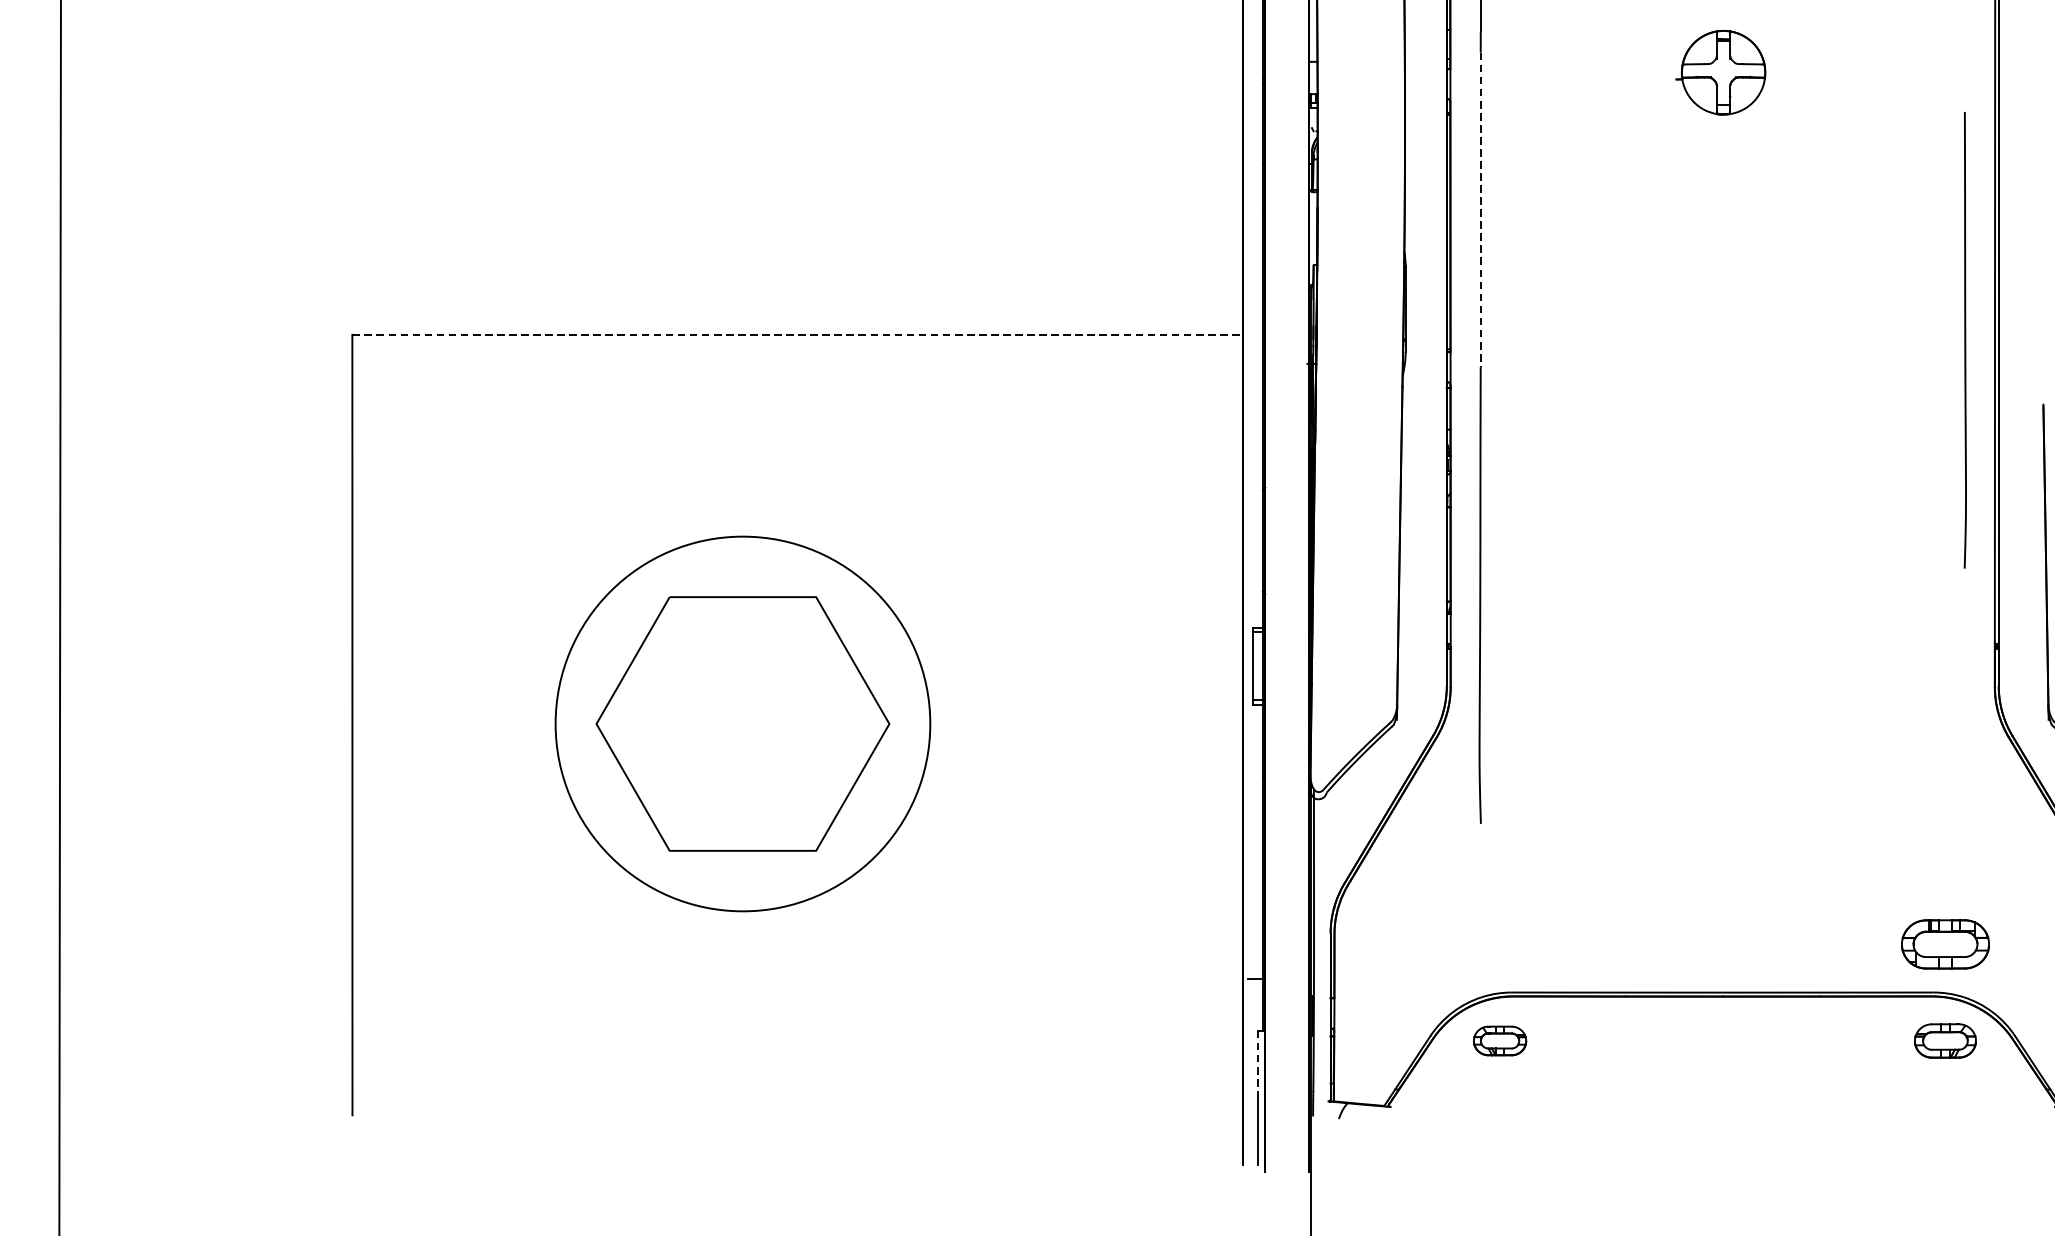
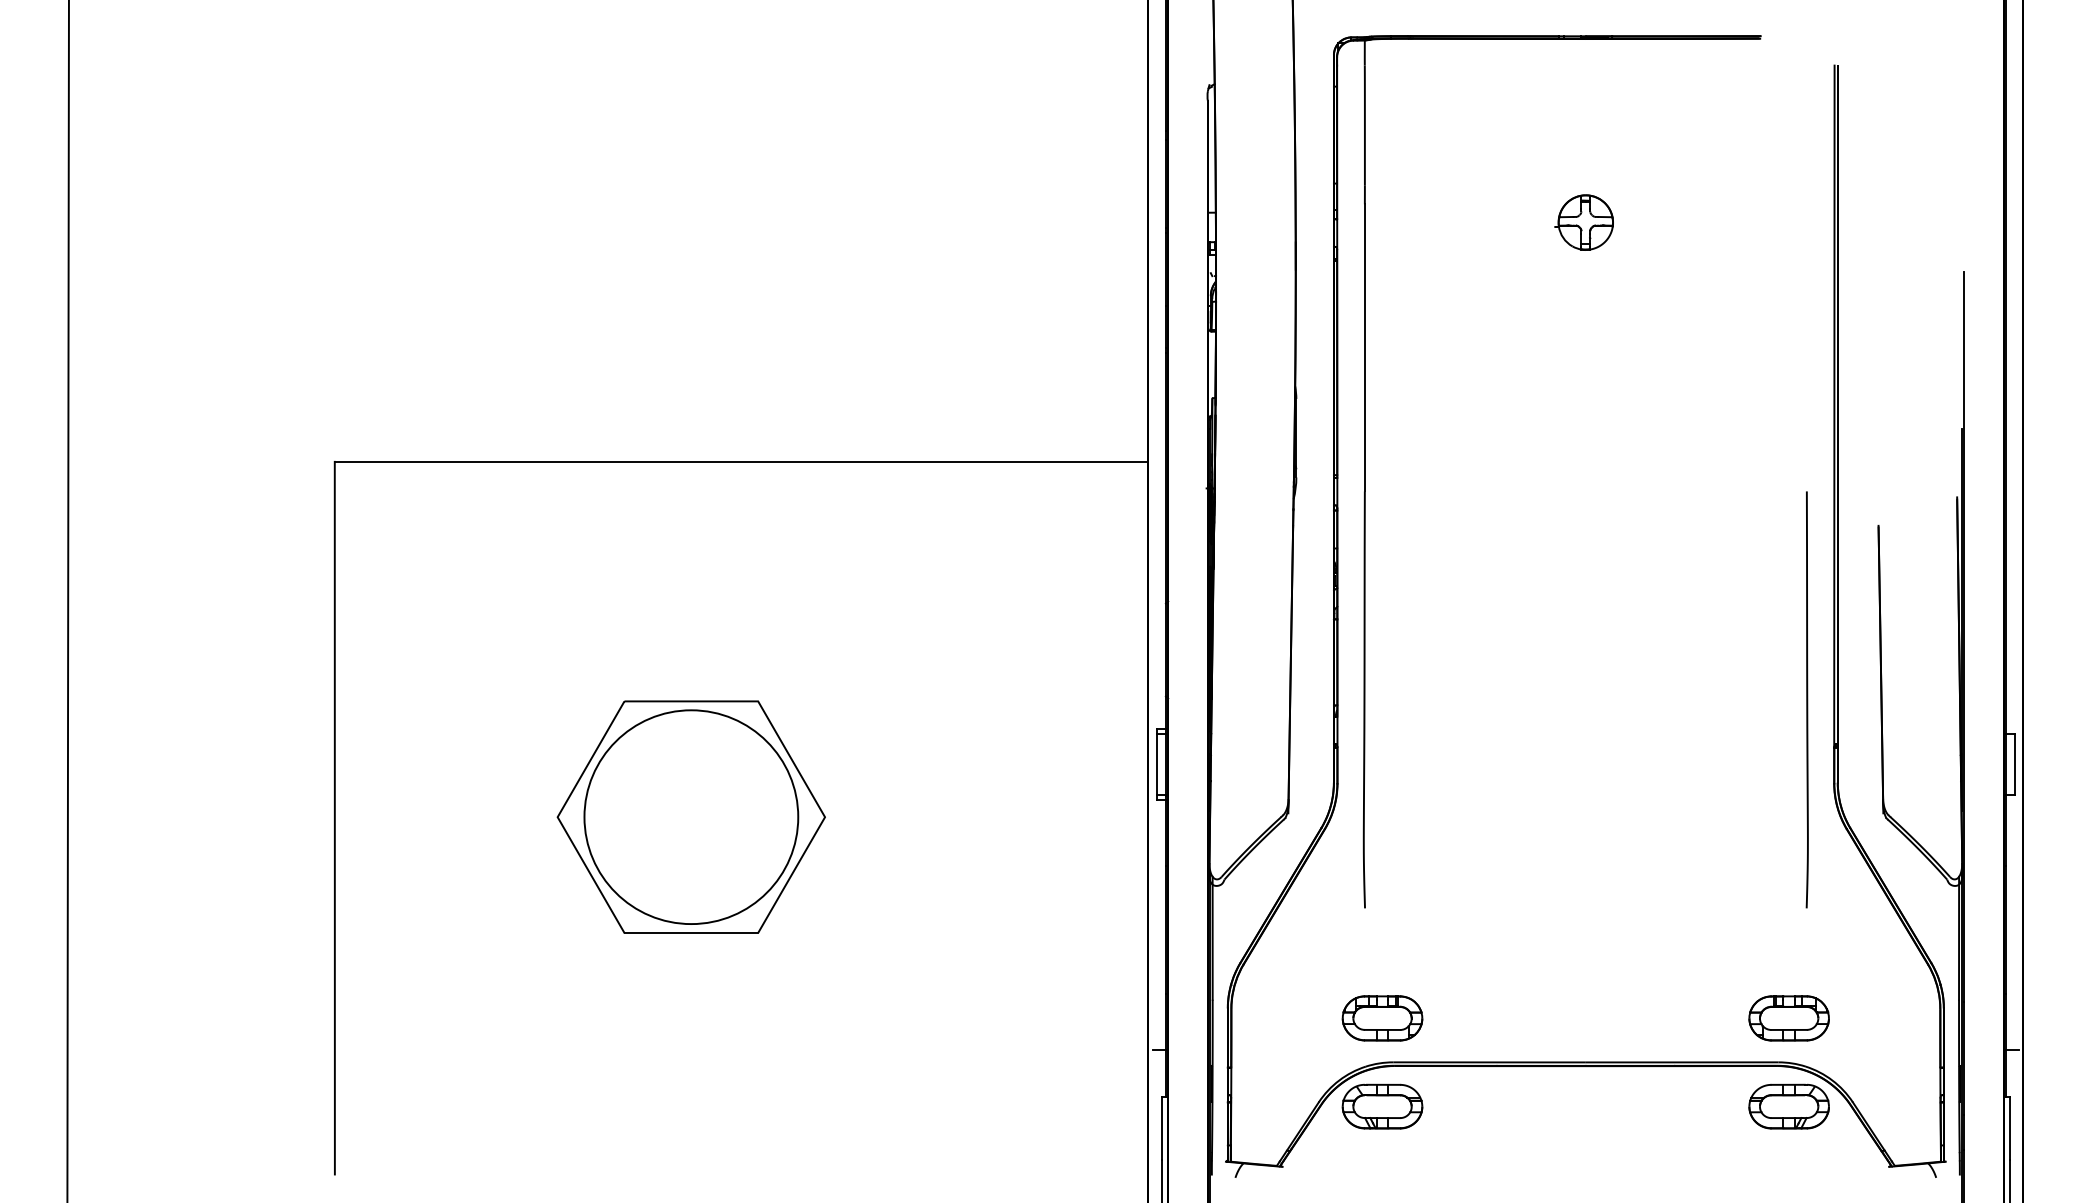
part: (1720, 72) -> (1583, 222), size x0.71
line: (1480, 209) -> (1364, 347), dashed -> solid
line: (797, 334) -> (741, 461), dashed -> solid
curve: (1964, 339) -> (1806, 699), moved
circle: (743, 724) -> (691, 817), size x0.62
part: (1500, 944) -> (1382, 1018), added
part: (1500, 1040) -> (1382, 1106), size x1.67
part: (1944, 1040) -> (1788, 1106), size x1.43
line: (1257, 1064) -> (1161, 1128), dashed -> solid

